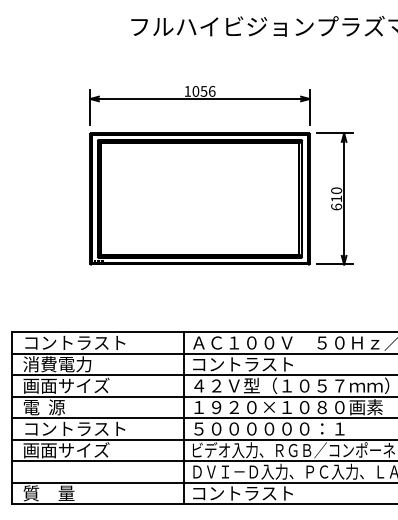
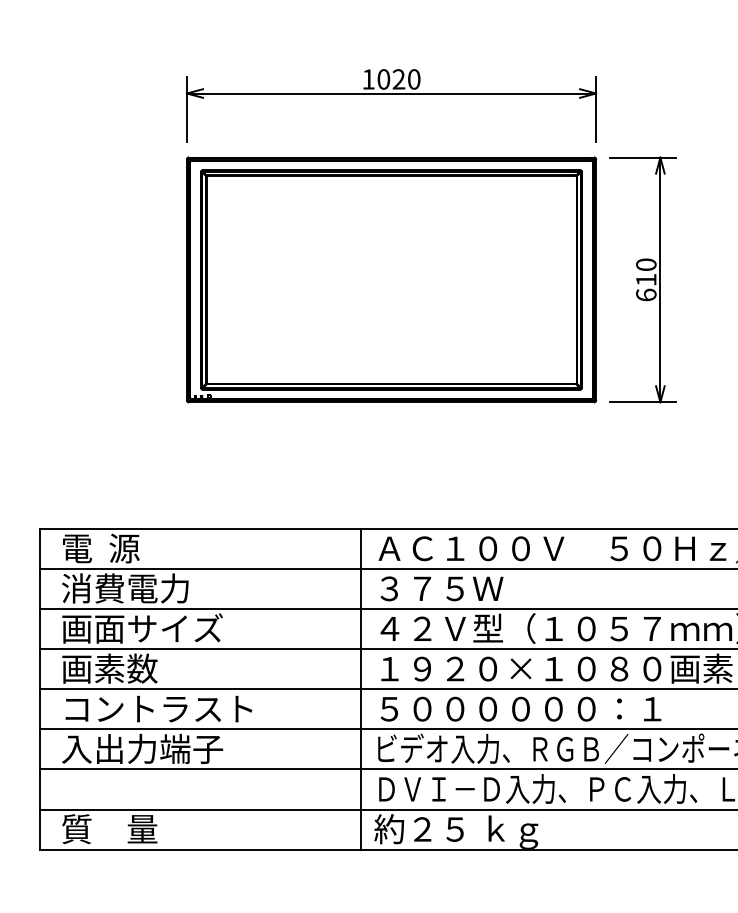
text: (207, 91) -> (405, 79), 1056 -> 1020
text: (74, 342) -> (157, 547), コントラスト -> 電  源
text: (242, 364) -> (470, 588), コントラスト -> ３７５Ｗ
text: (48, 407) -> (108, 669), 電  源 -> 画素数
text: (66, 450) -> (142, 749), 画面サイズ -> 入出力端子
text: (241, 493) -> (468, 829), コントラスト -> 約２５ ｋｇ

